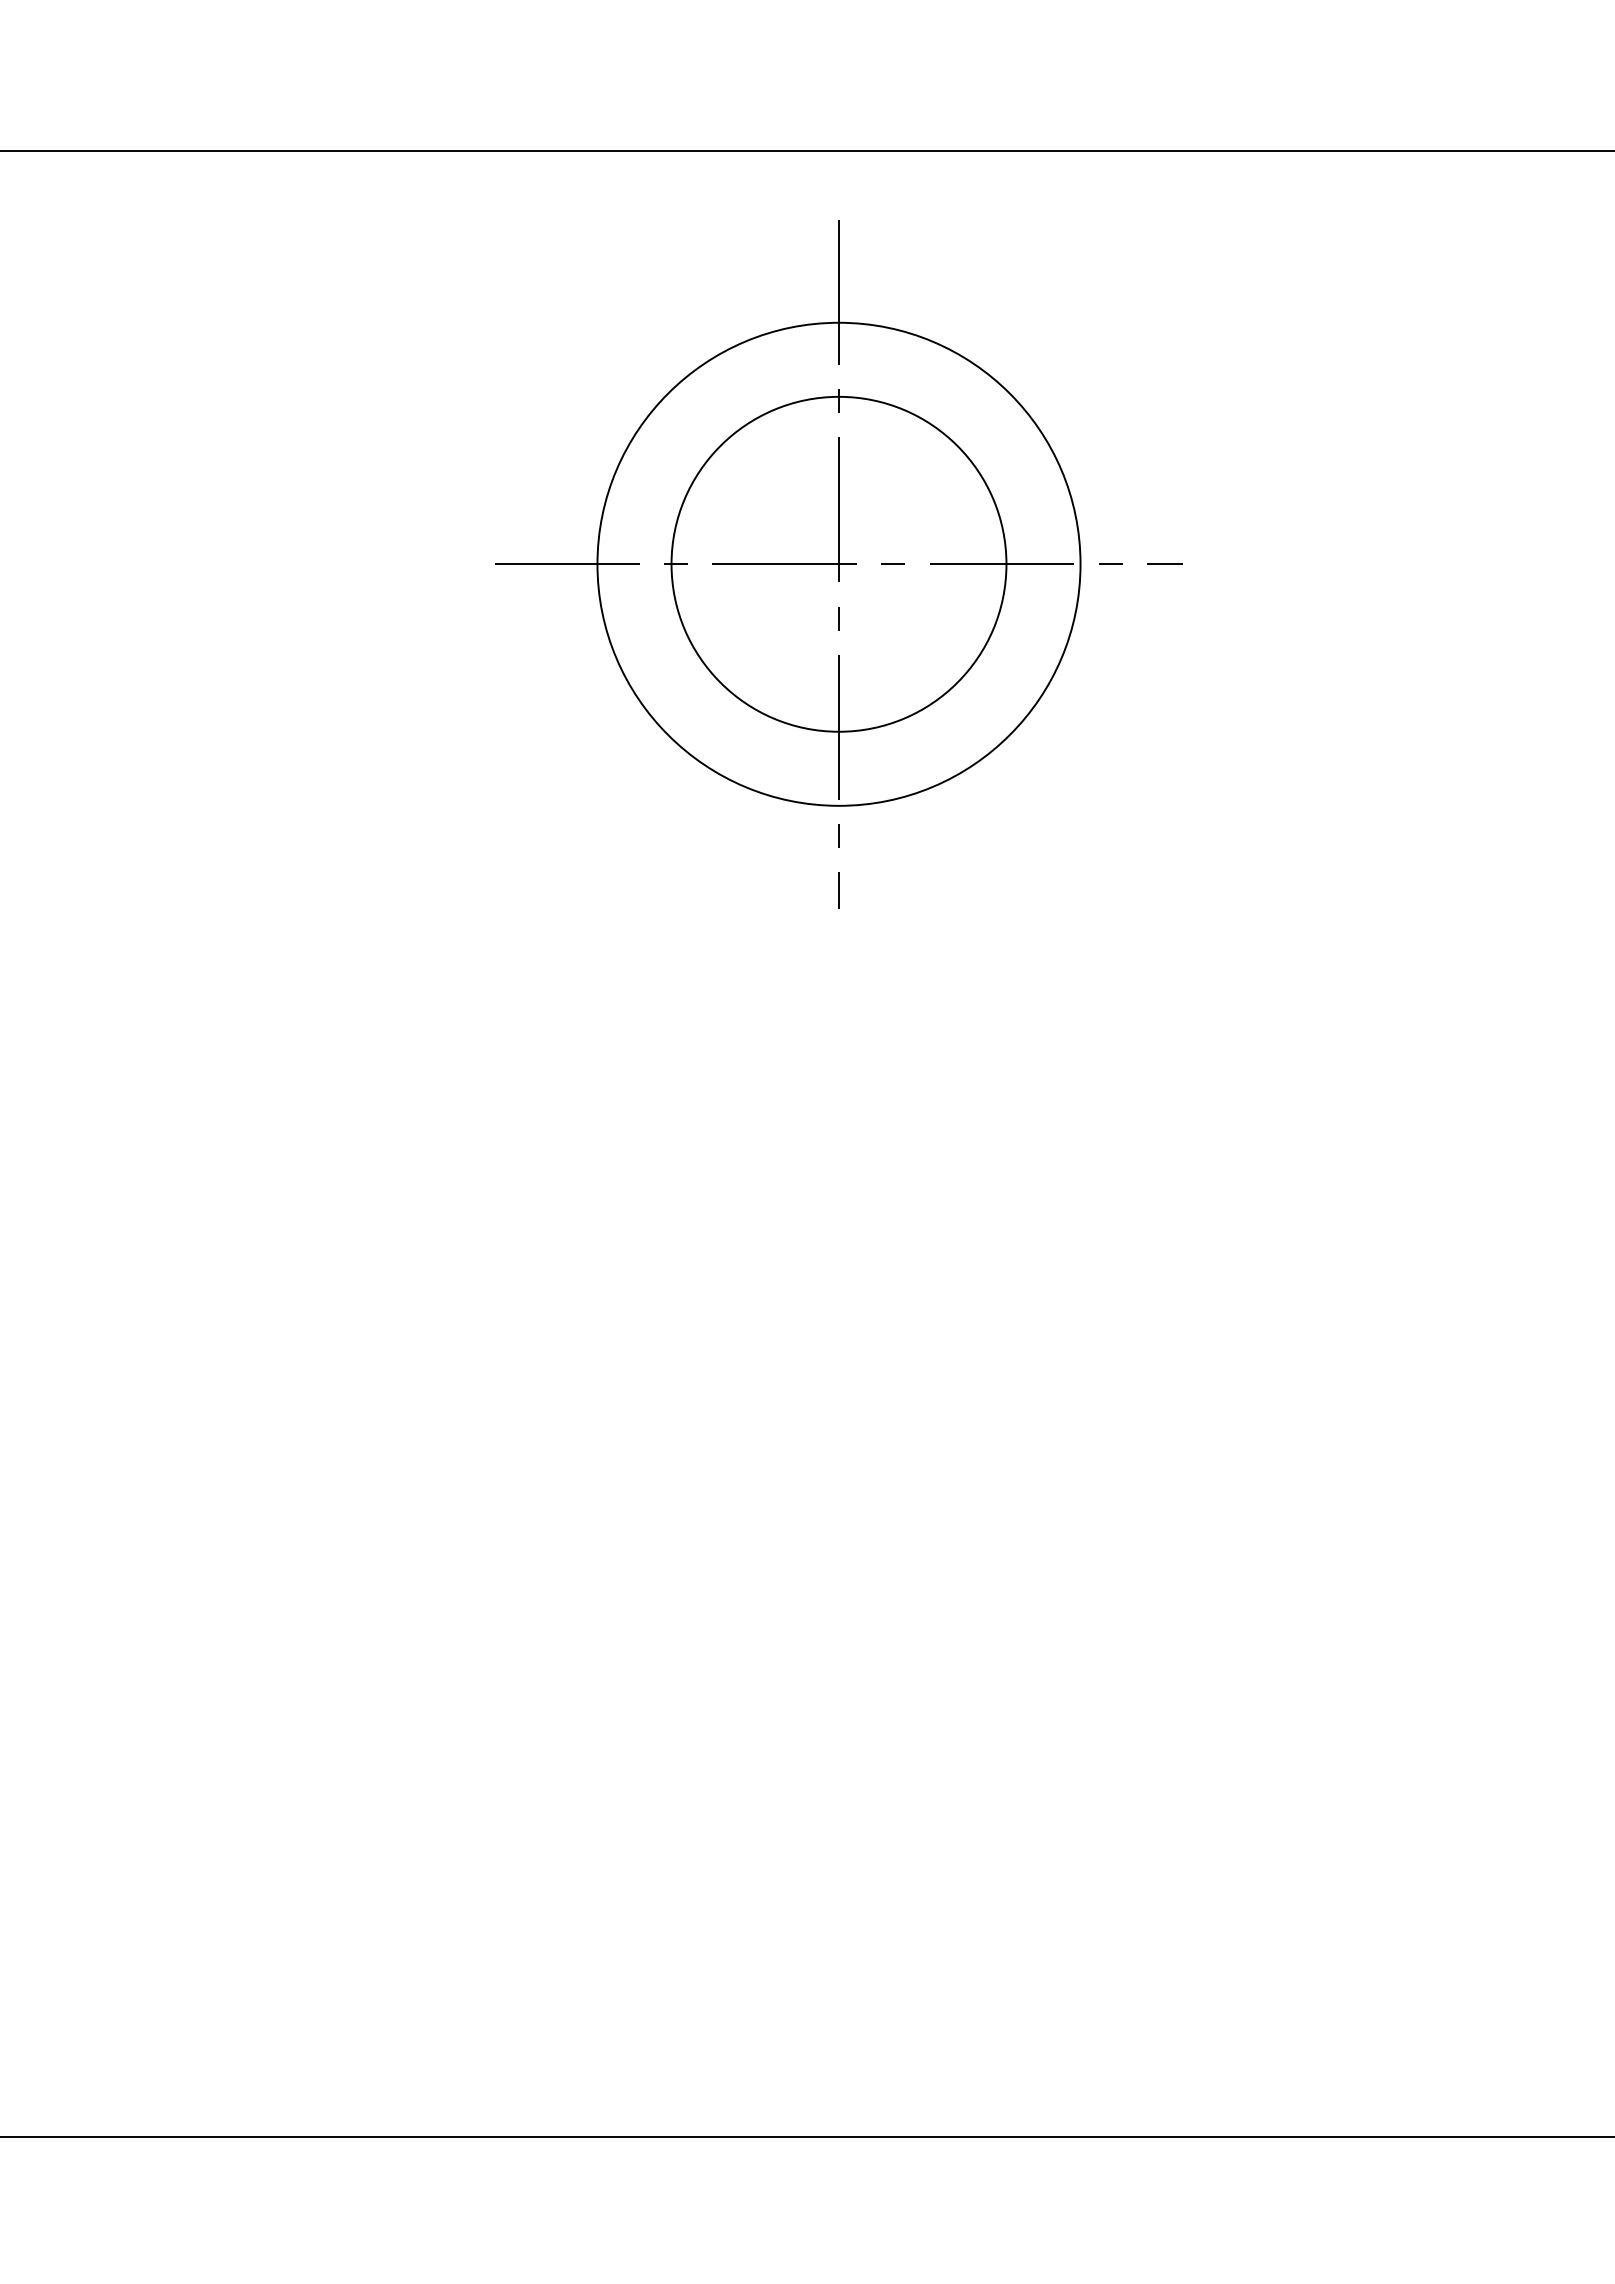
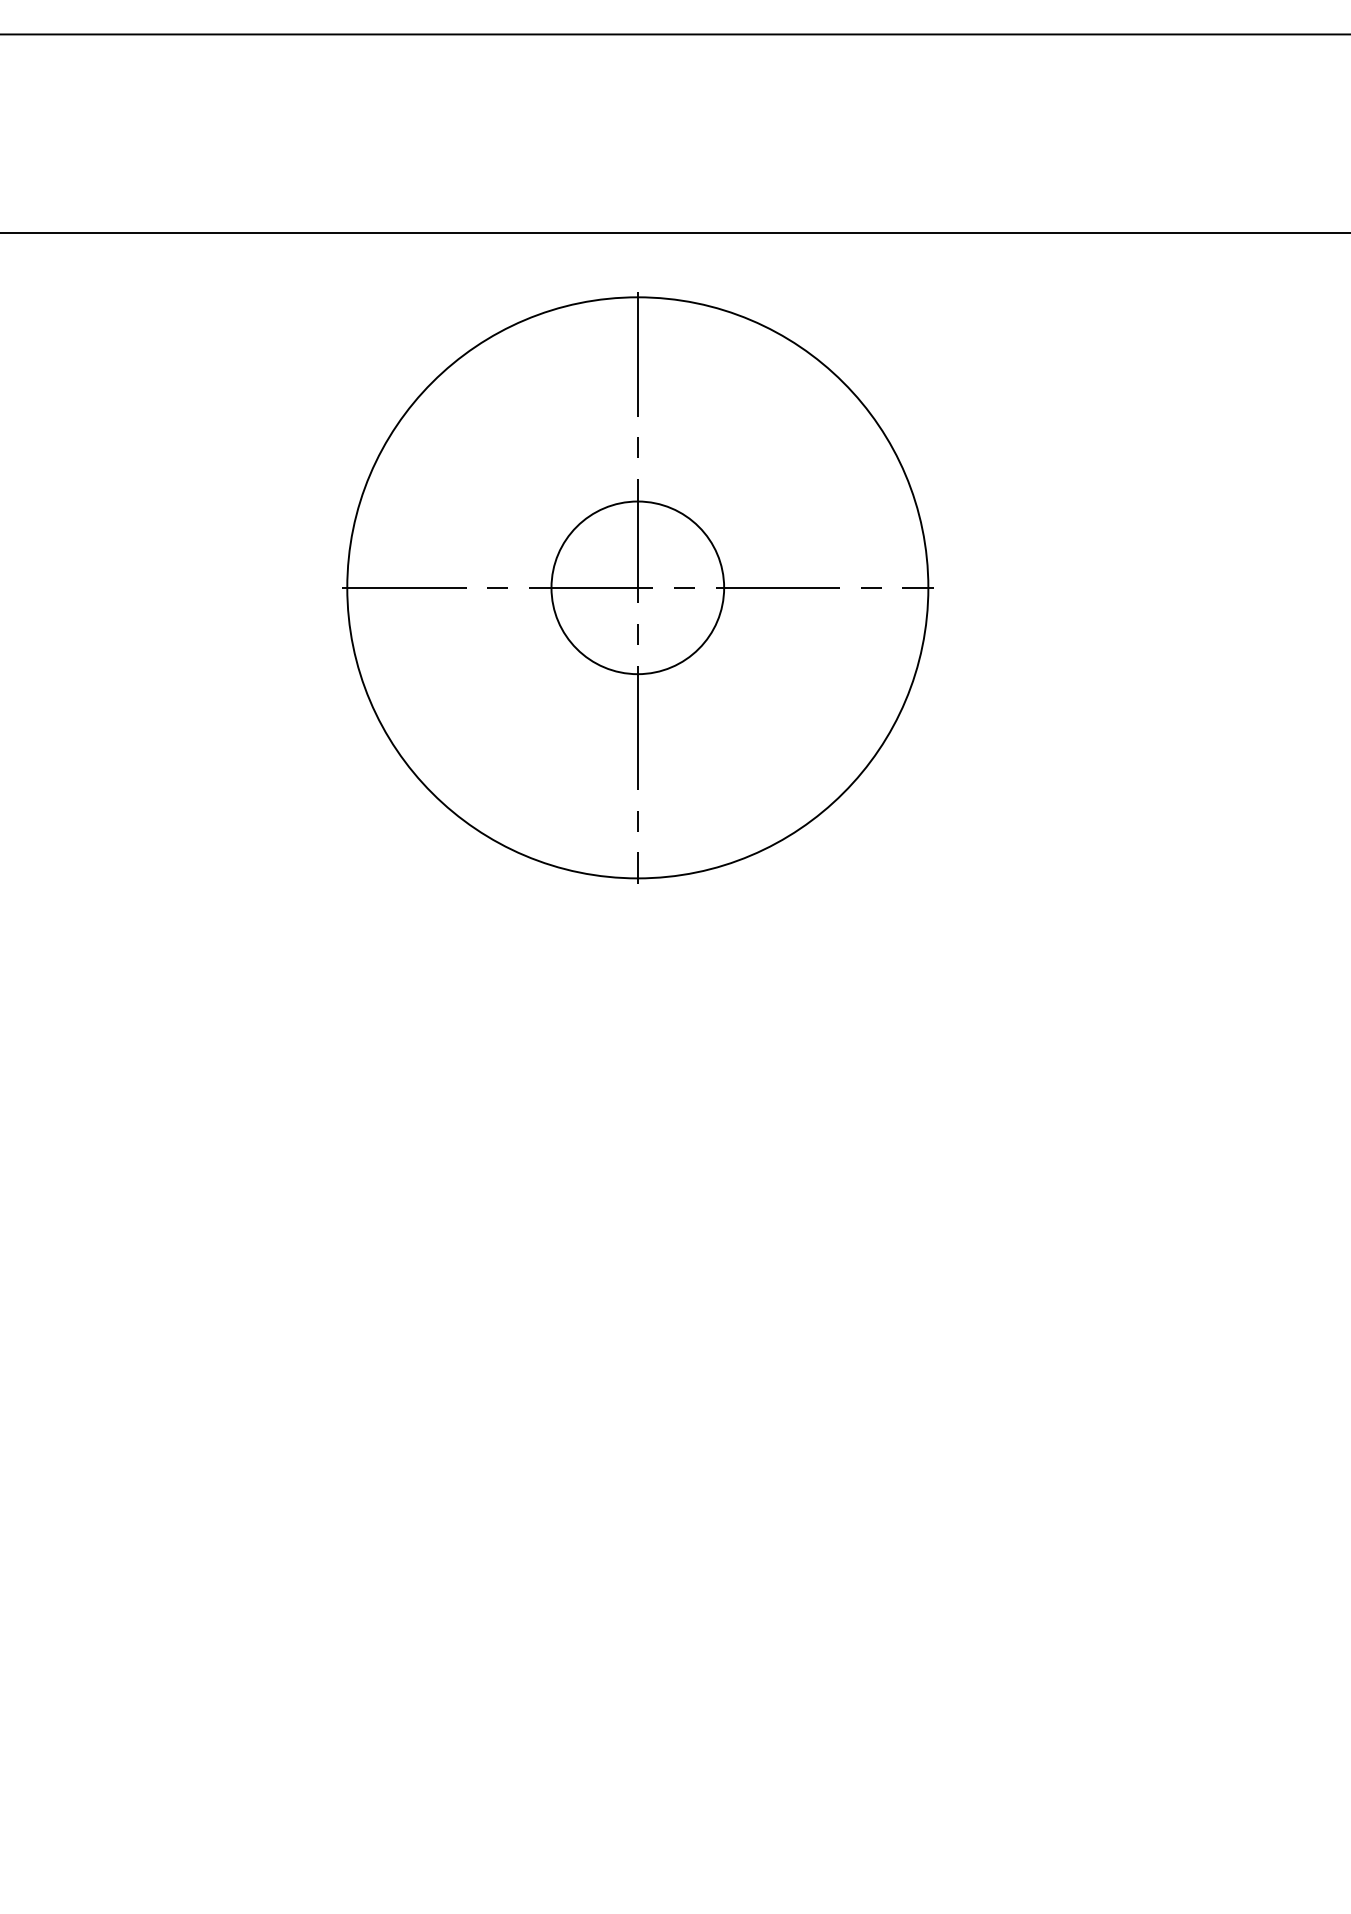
circle: (838, 563) -> (637, 587), size x0.6
circle: (838, 563) -> (637, 587), size x1.4

